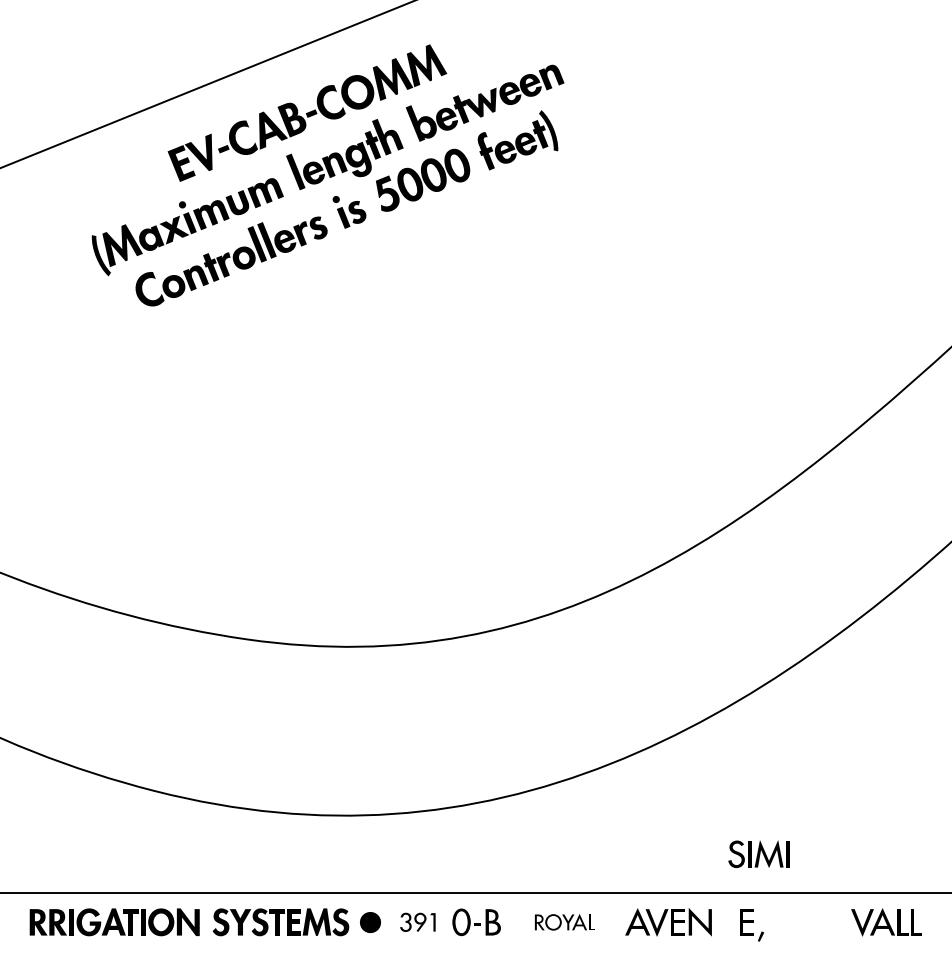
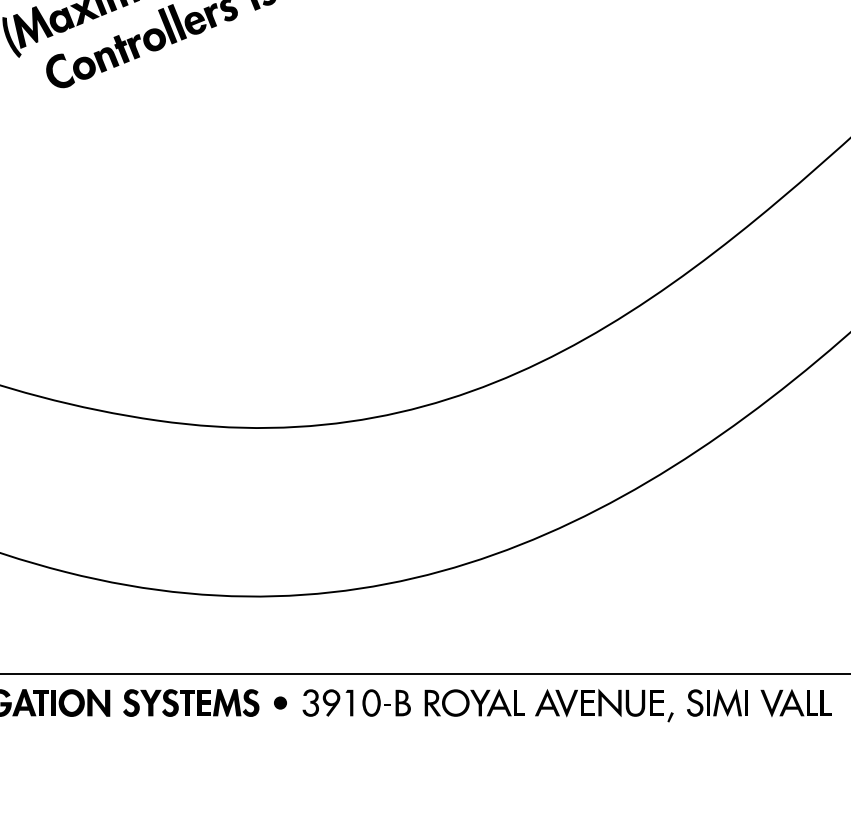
part: (758, 854) -> (716, 703), moved
part: (369, 921) -> (279, 702), size x0.62
part: (417, 922) -> (327, 703), size x1.43
part: (564, 922) -> (474, 703), size x1.67
fill: (725, 922) -> (635, 703), added

